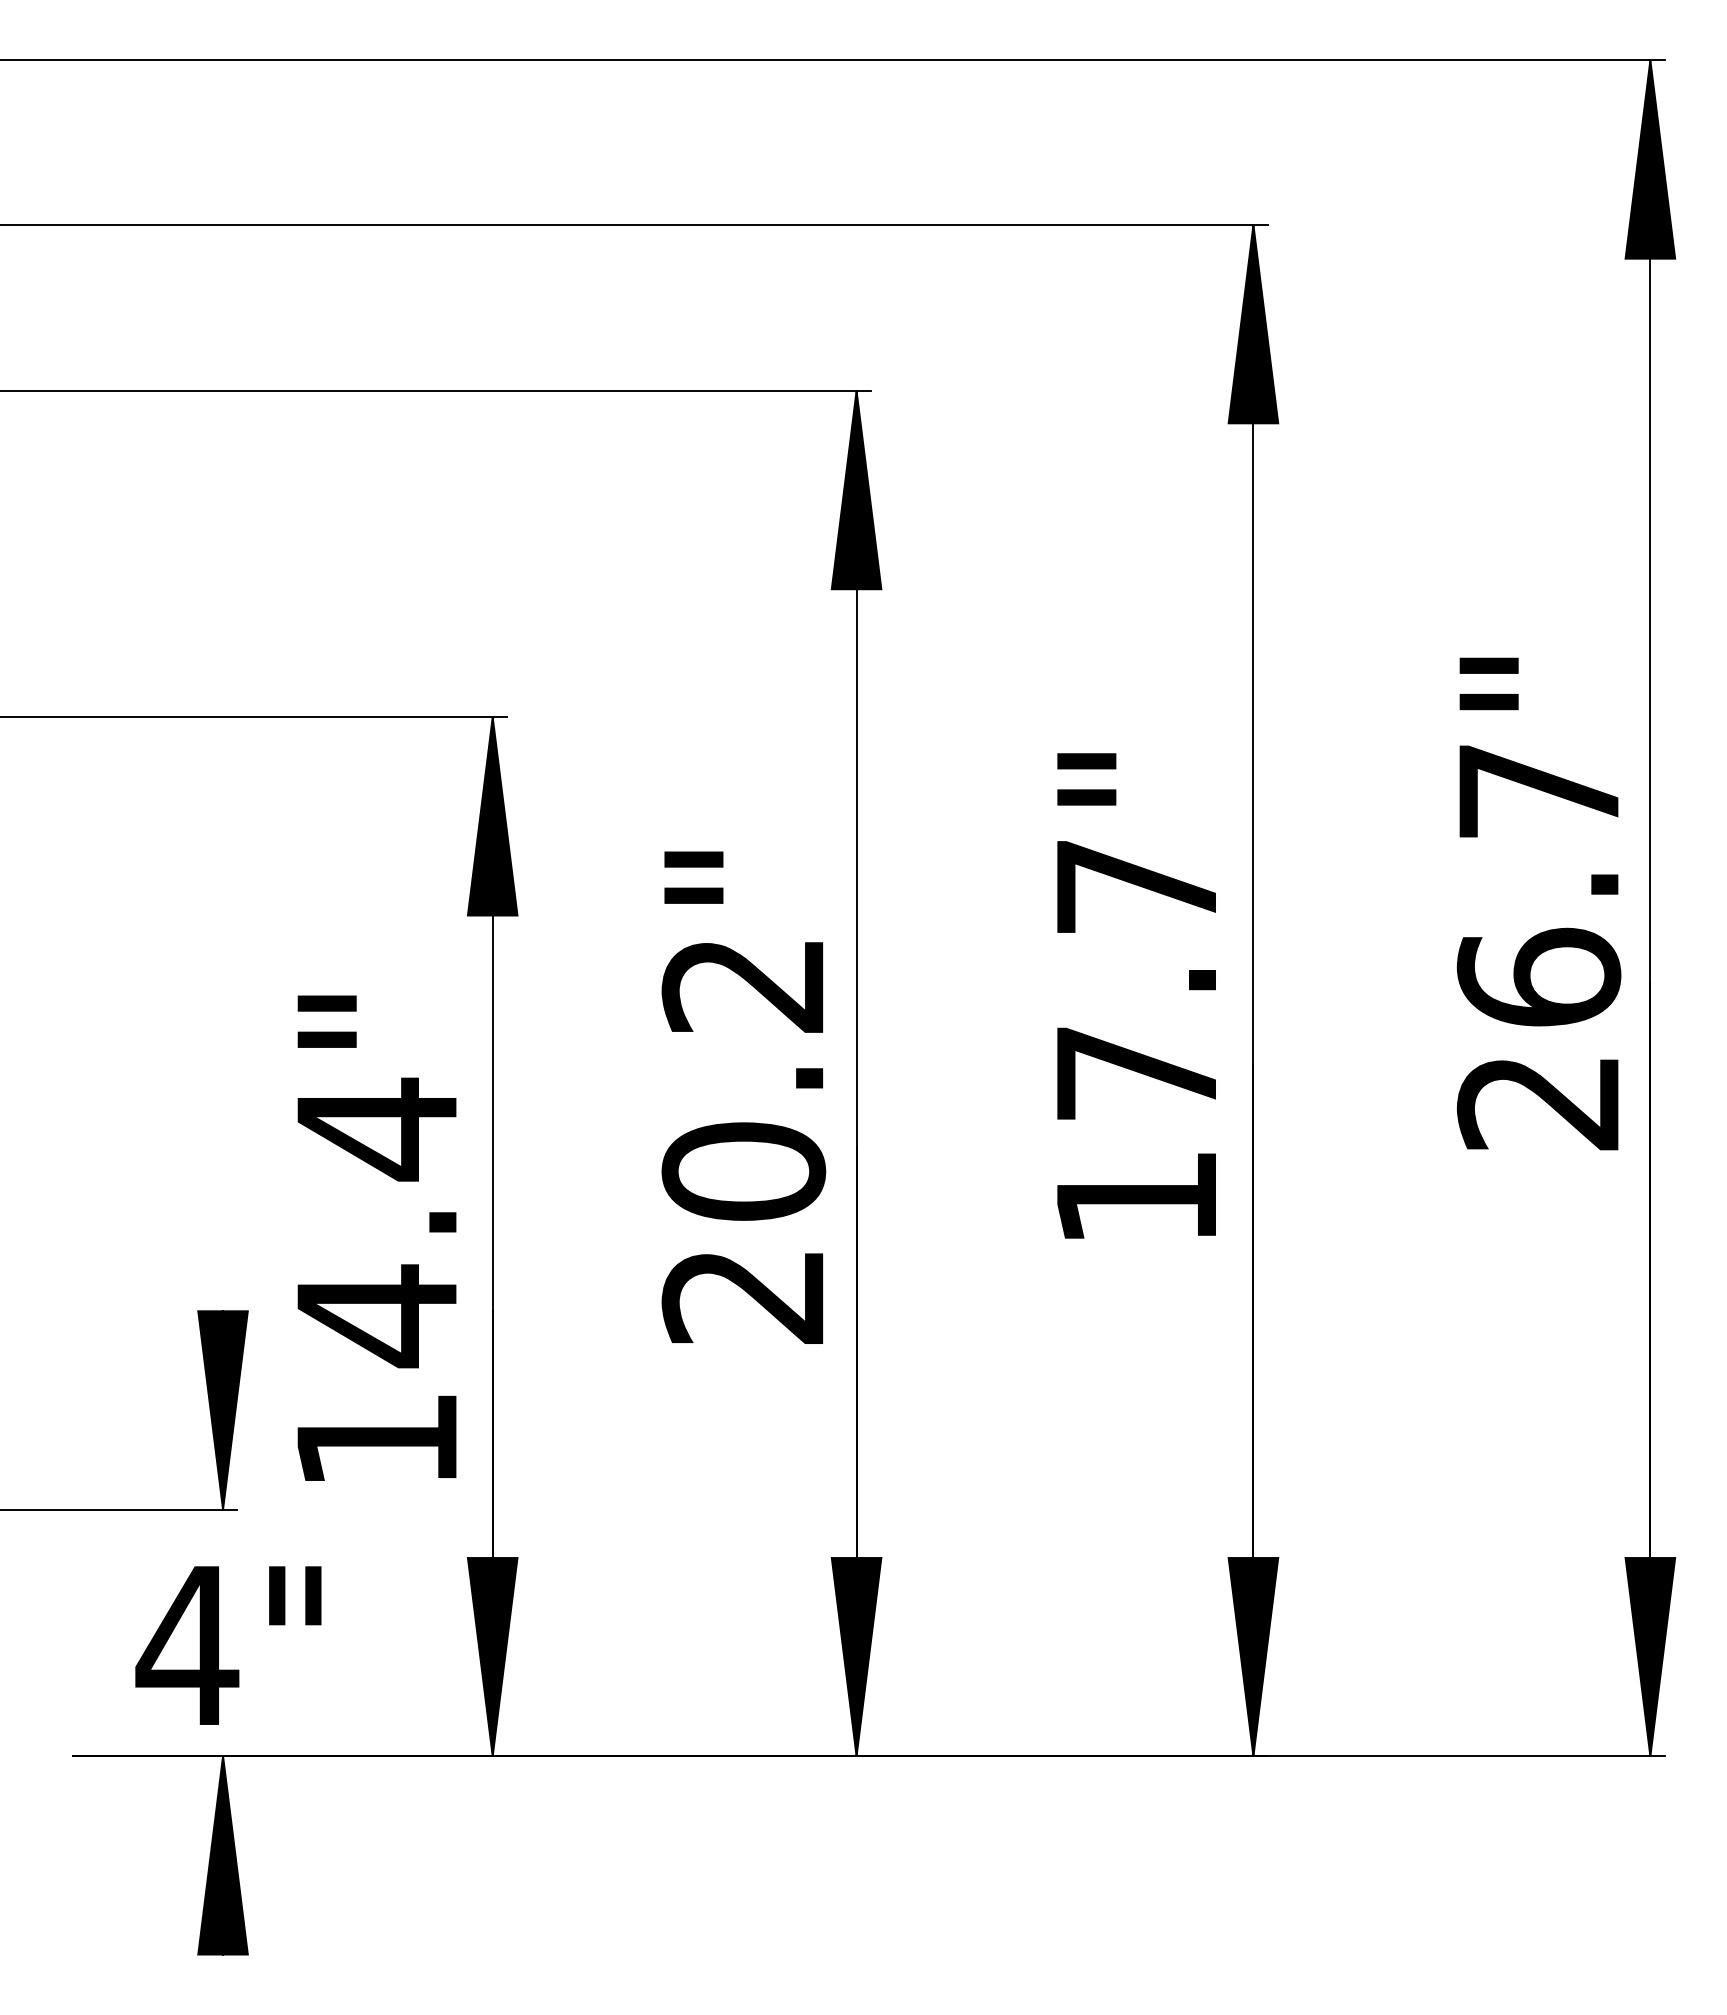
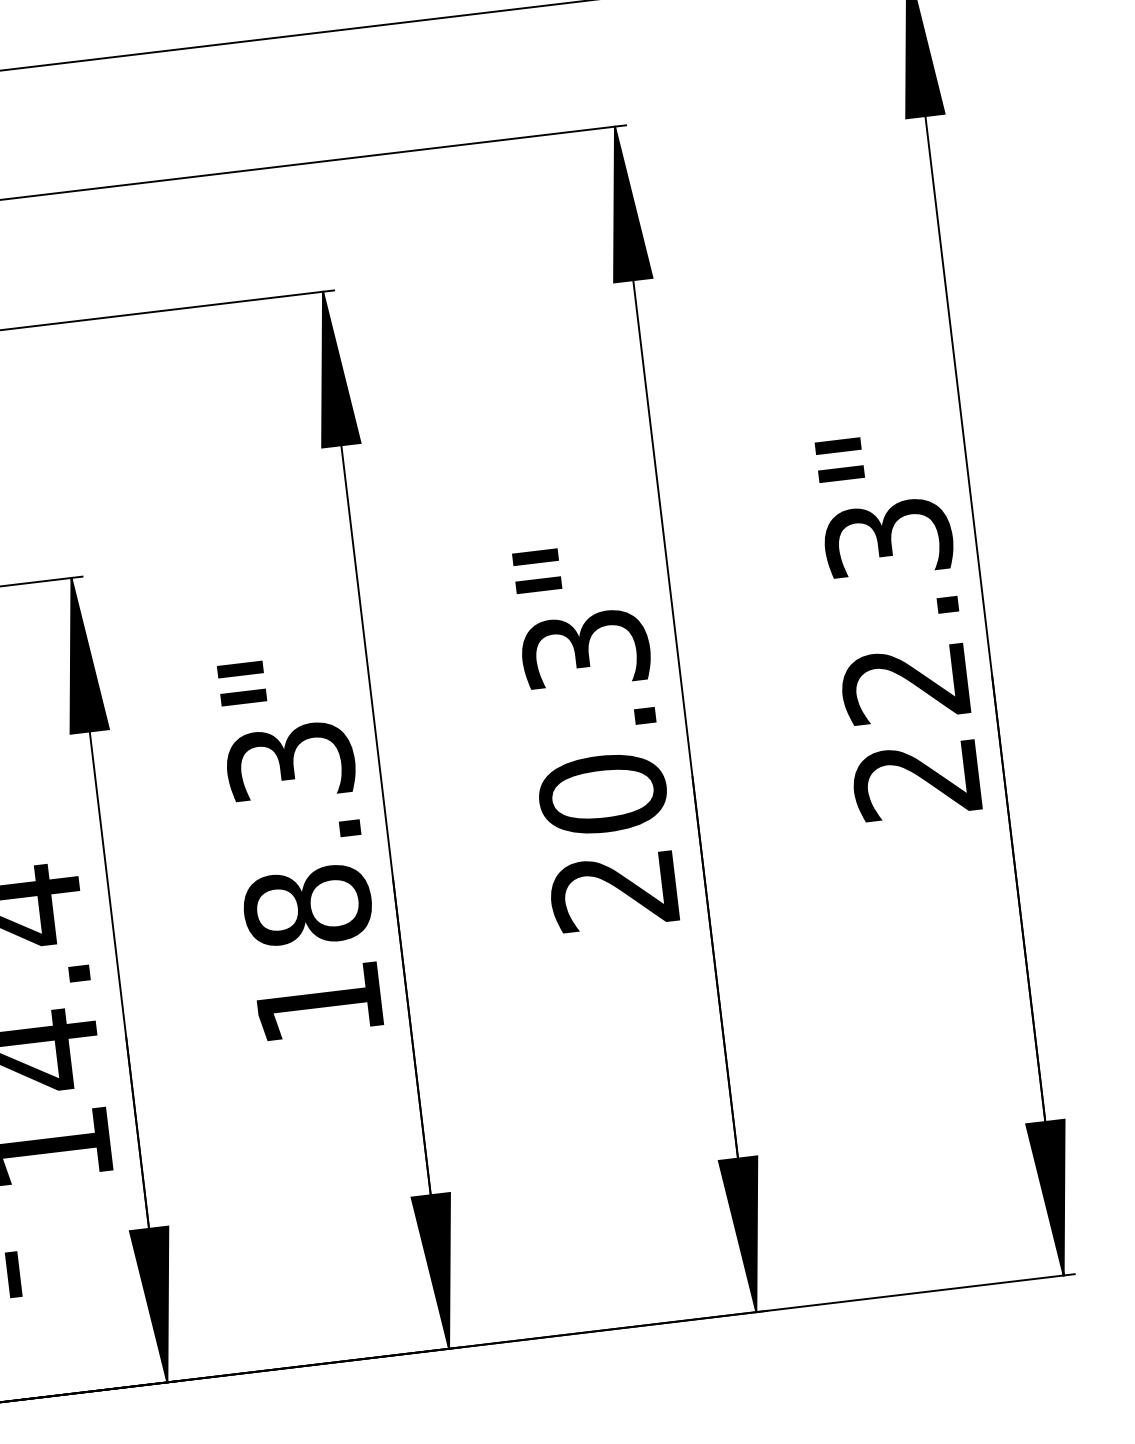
text: (1538, 885) -> (896, 611), 26.7" -> 22.3"
text: (1136, 1042) -> (599, 770), 17.7" -> 20.3"
text: (743, 1140) -> (304, 882), 20.2" -> 18.3"

